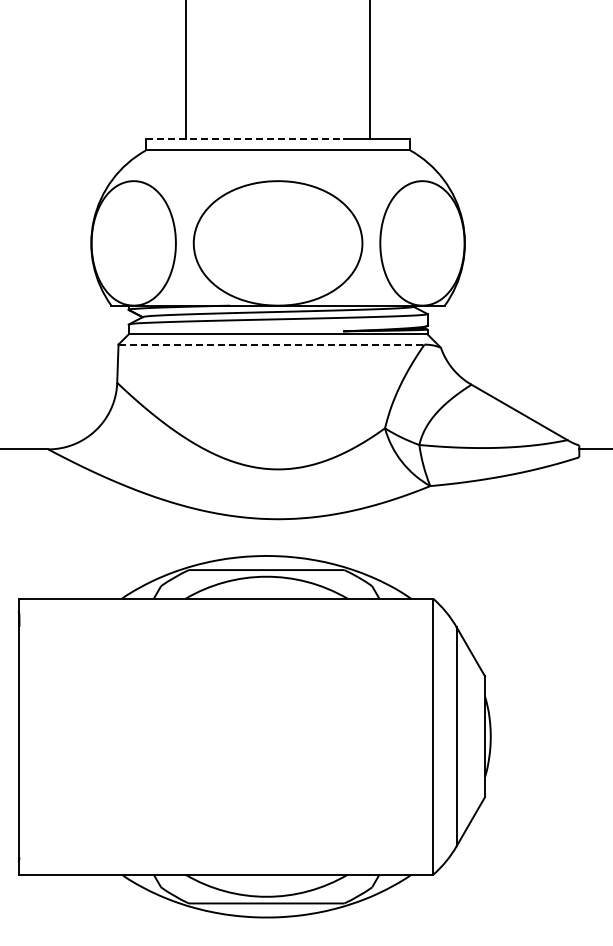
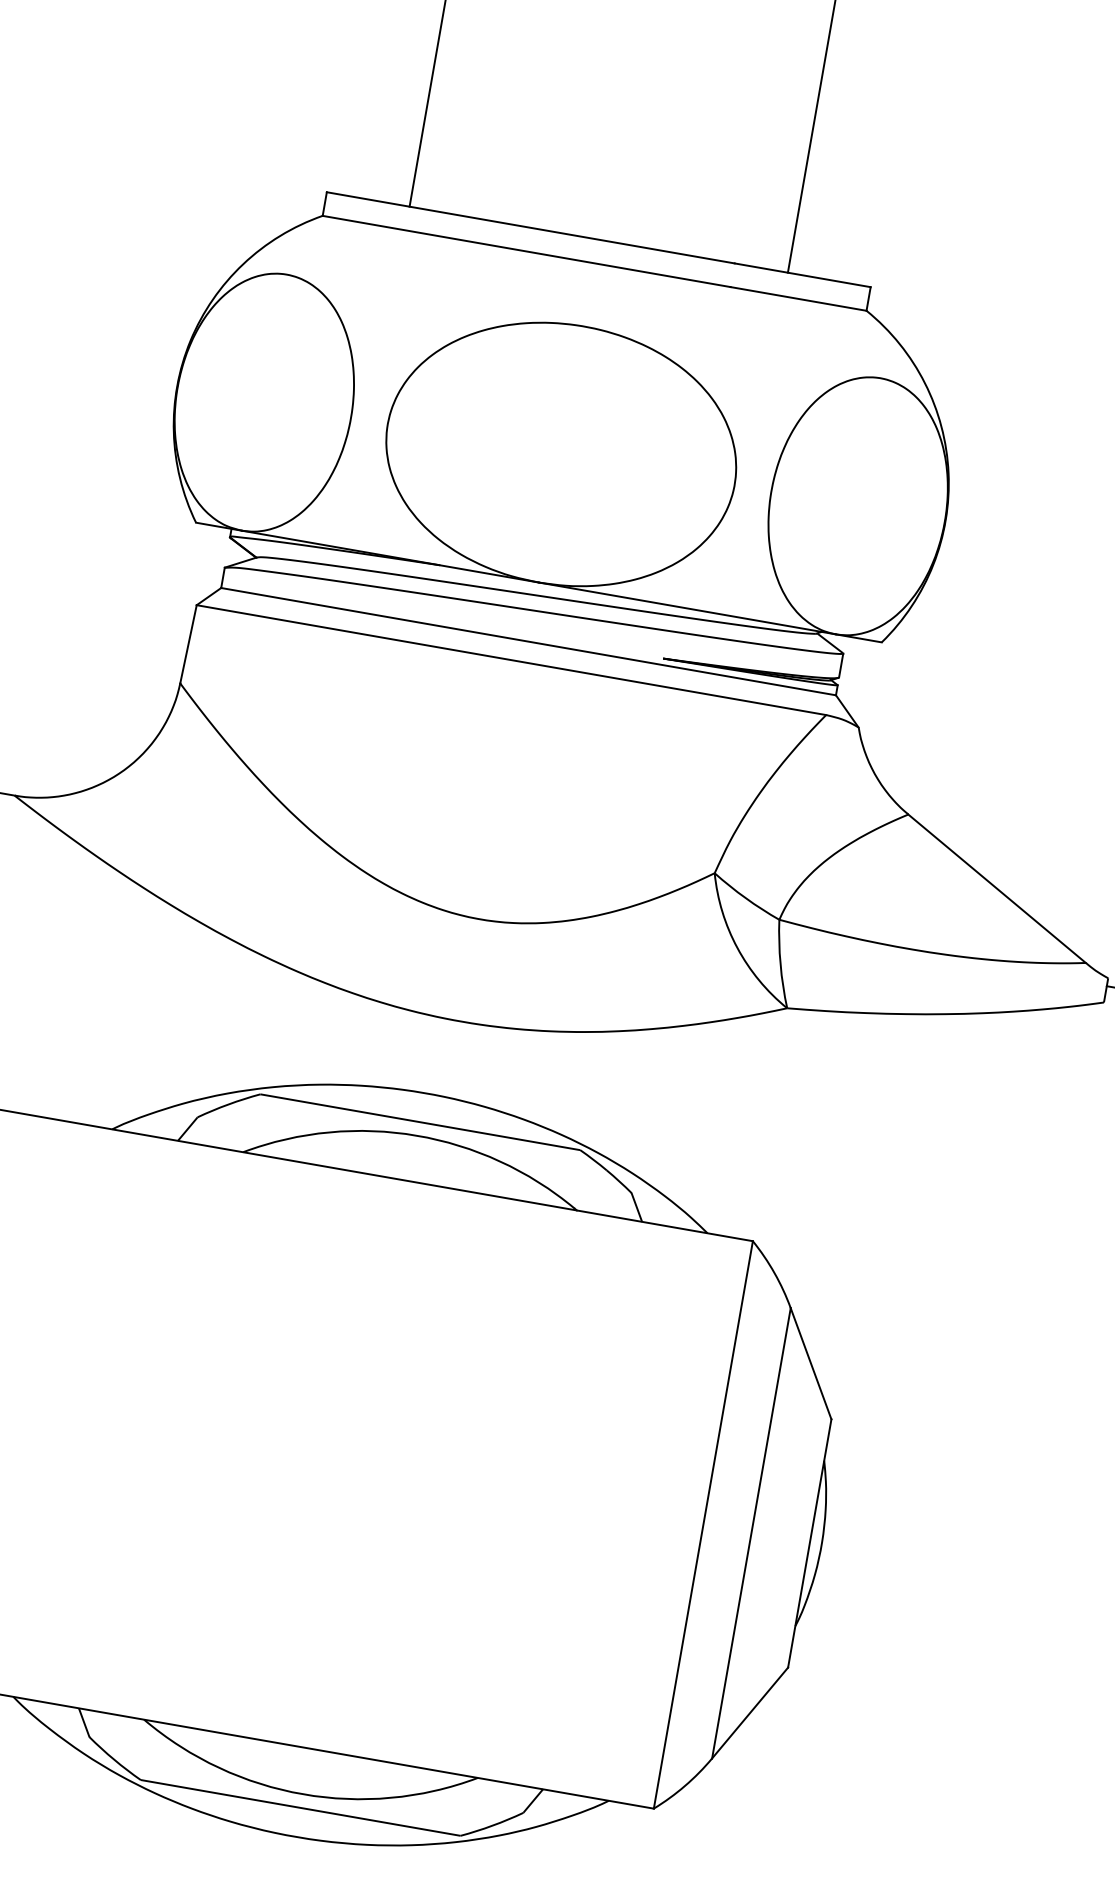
line: (245, 139) -> (531, 229), dashed -> solid
line: (272, 344) -> (513, 660), dashed -> solid

